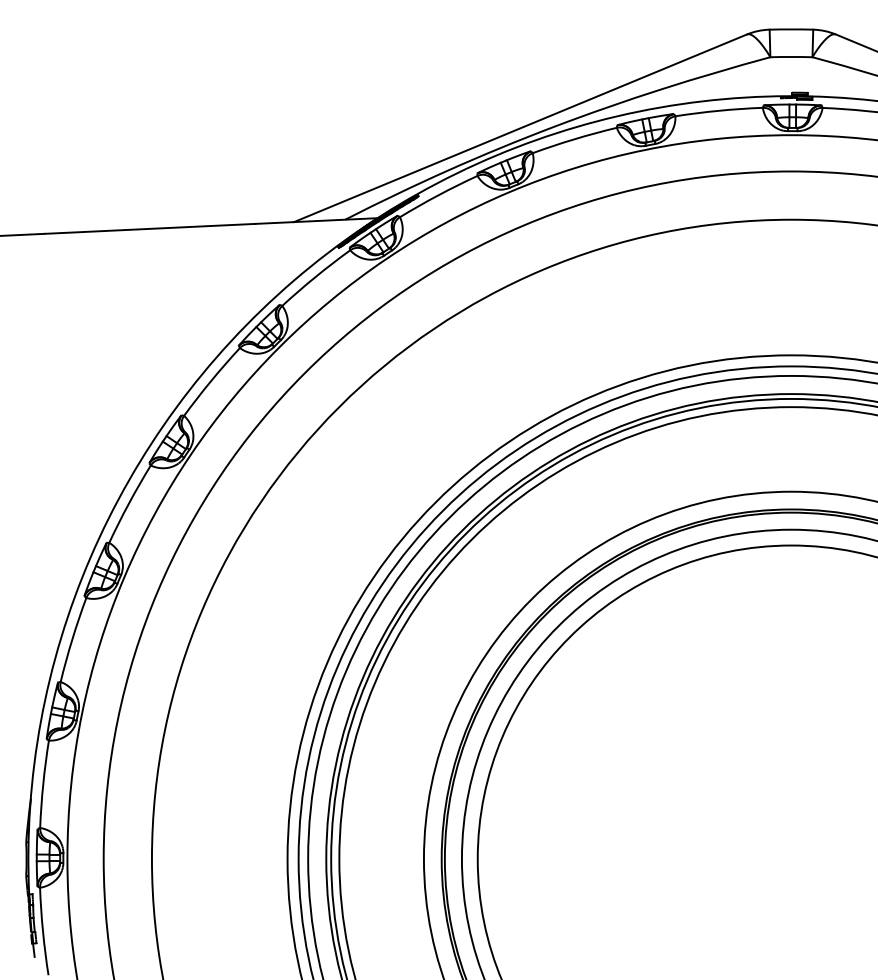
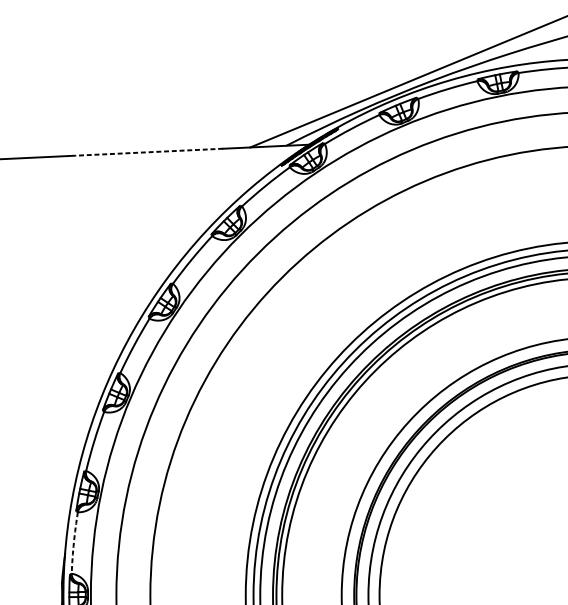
line: (149, 228) -> (148, 151), solid -> dashed
arc: (43, 784) -> (74, 543), solid -> dashed

